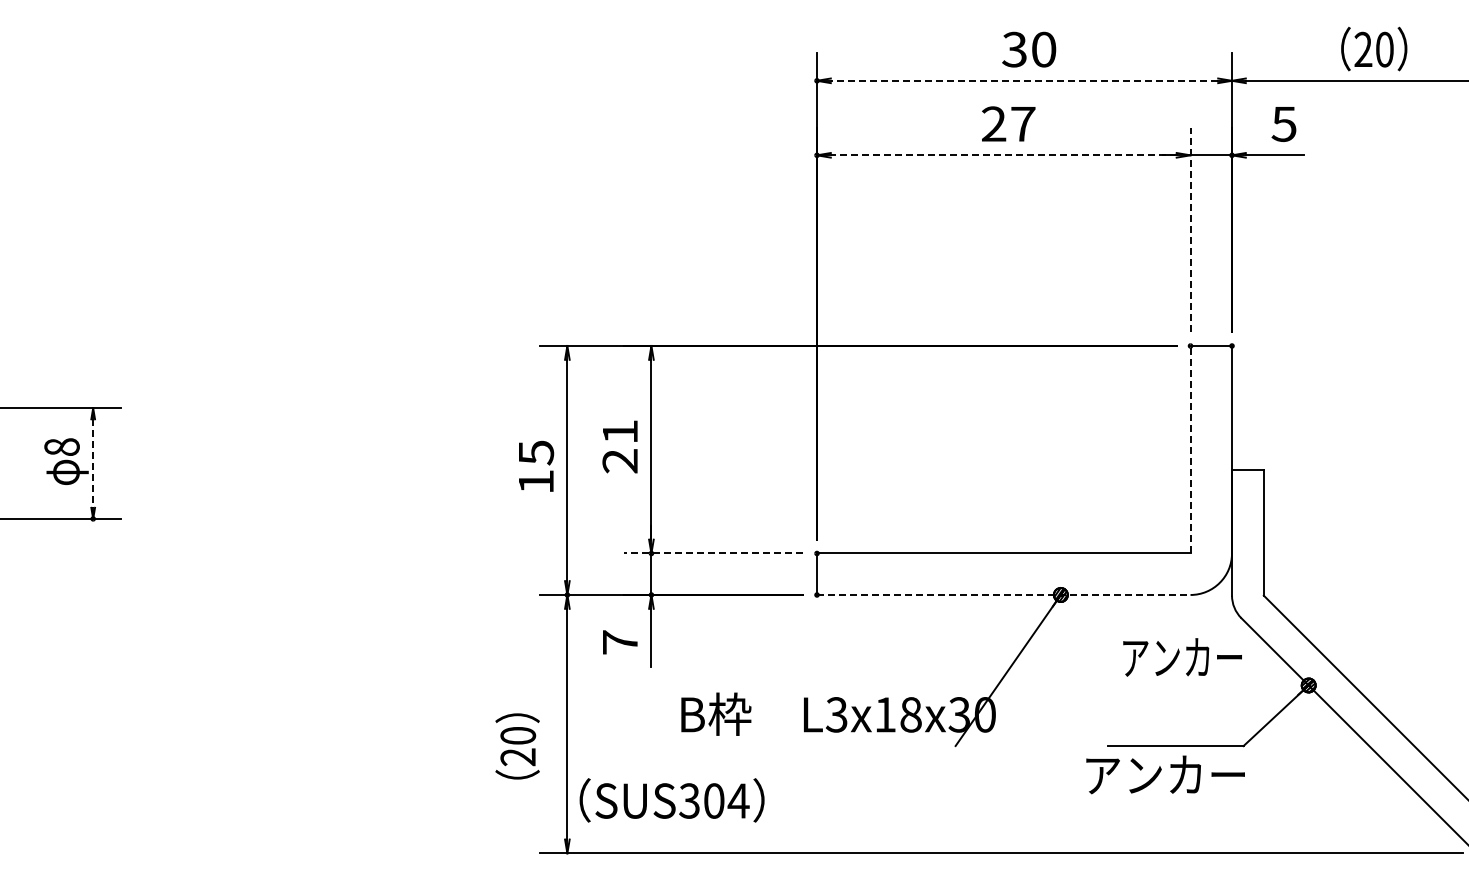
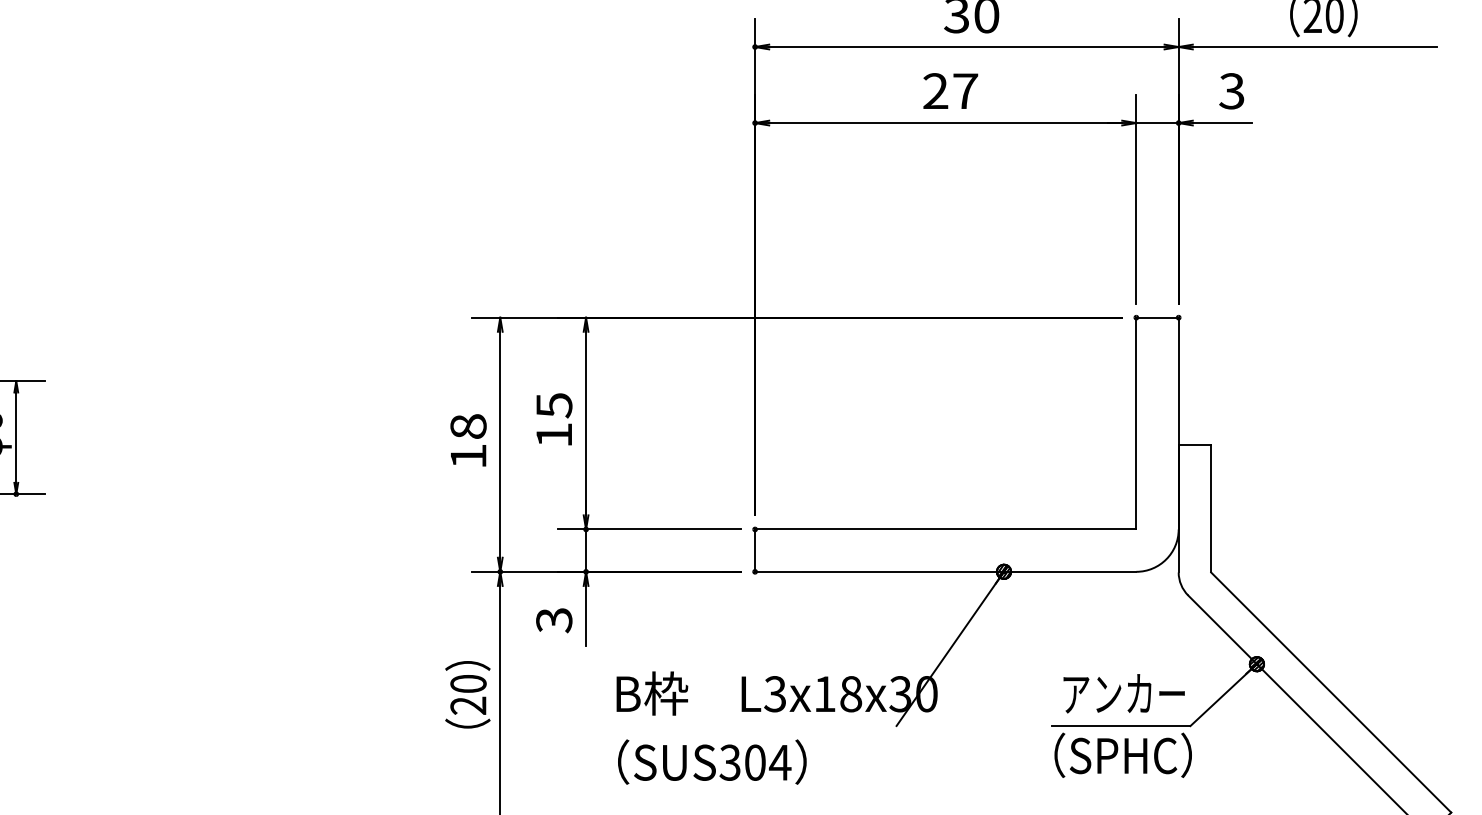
line: (1024, 80) -> (966, 46), dashed -> solid
text: (1283, 123) -> (1231, 90), 5 -> 3
line: (1003, 155) -> (945, 123), dashed -> solid
line: (1190, 229) -> (1136, 198), dashed -> solid
text: (620, 446) -> (554, 420), 21 -> 15
line: (1190, 449) -> (1136, 423), dashed -> solid
text: (536, 452) -> (468, 426), 15 -> 18
line: (93, 464) -> (16, 438), dashed -> solid
line: (713, 553) -> (649, 529), dashed -> solid
line: (1003, 594) -> (945, 571), dashed -> solid
text: (620, 642) -> (554, 620), 7 -> 3
text: (1182, 657) -> (1124, 693), moved
text: (517, 746) -> (467, 694), moved
text: (1165, 774) -> (1110, 755), アンカー -> （SPHC）
text: (671, 800) -> (711, 762), moved

